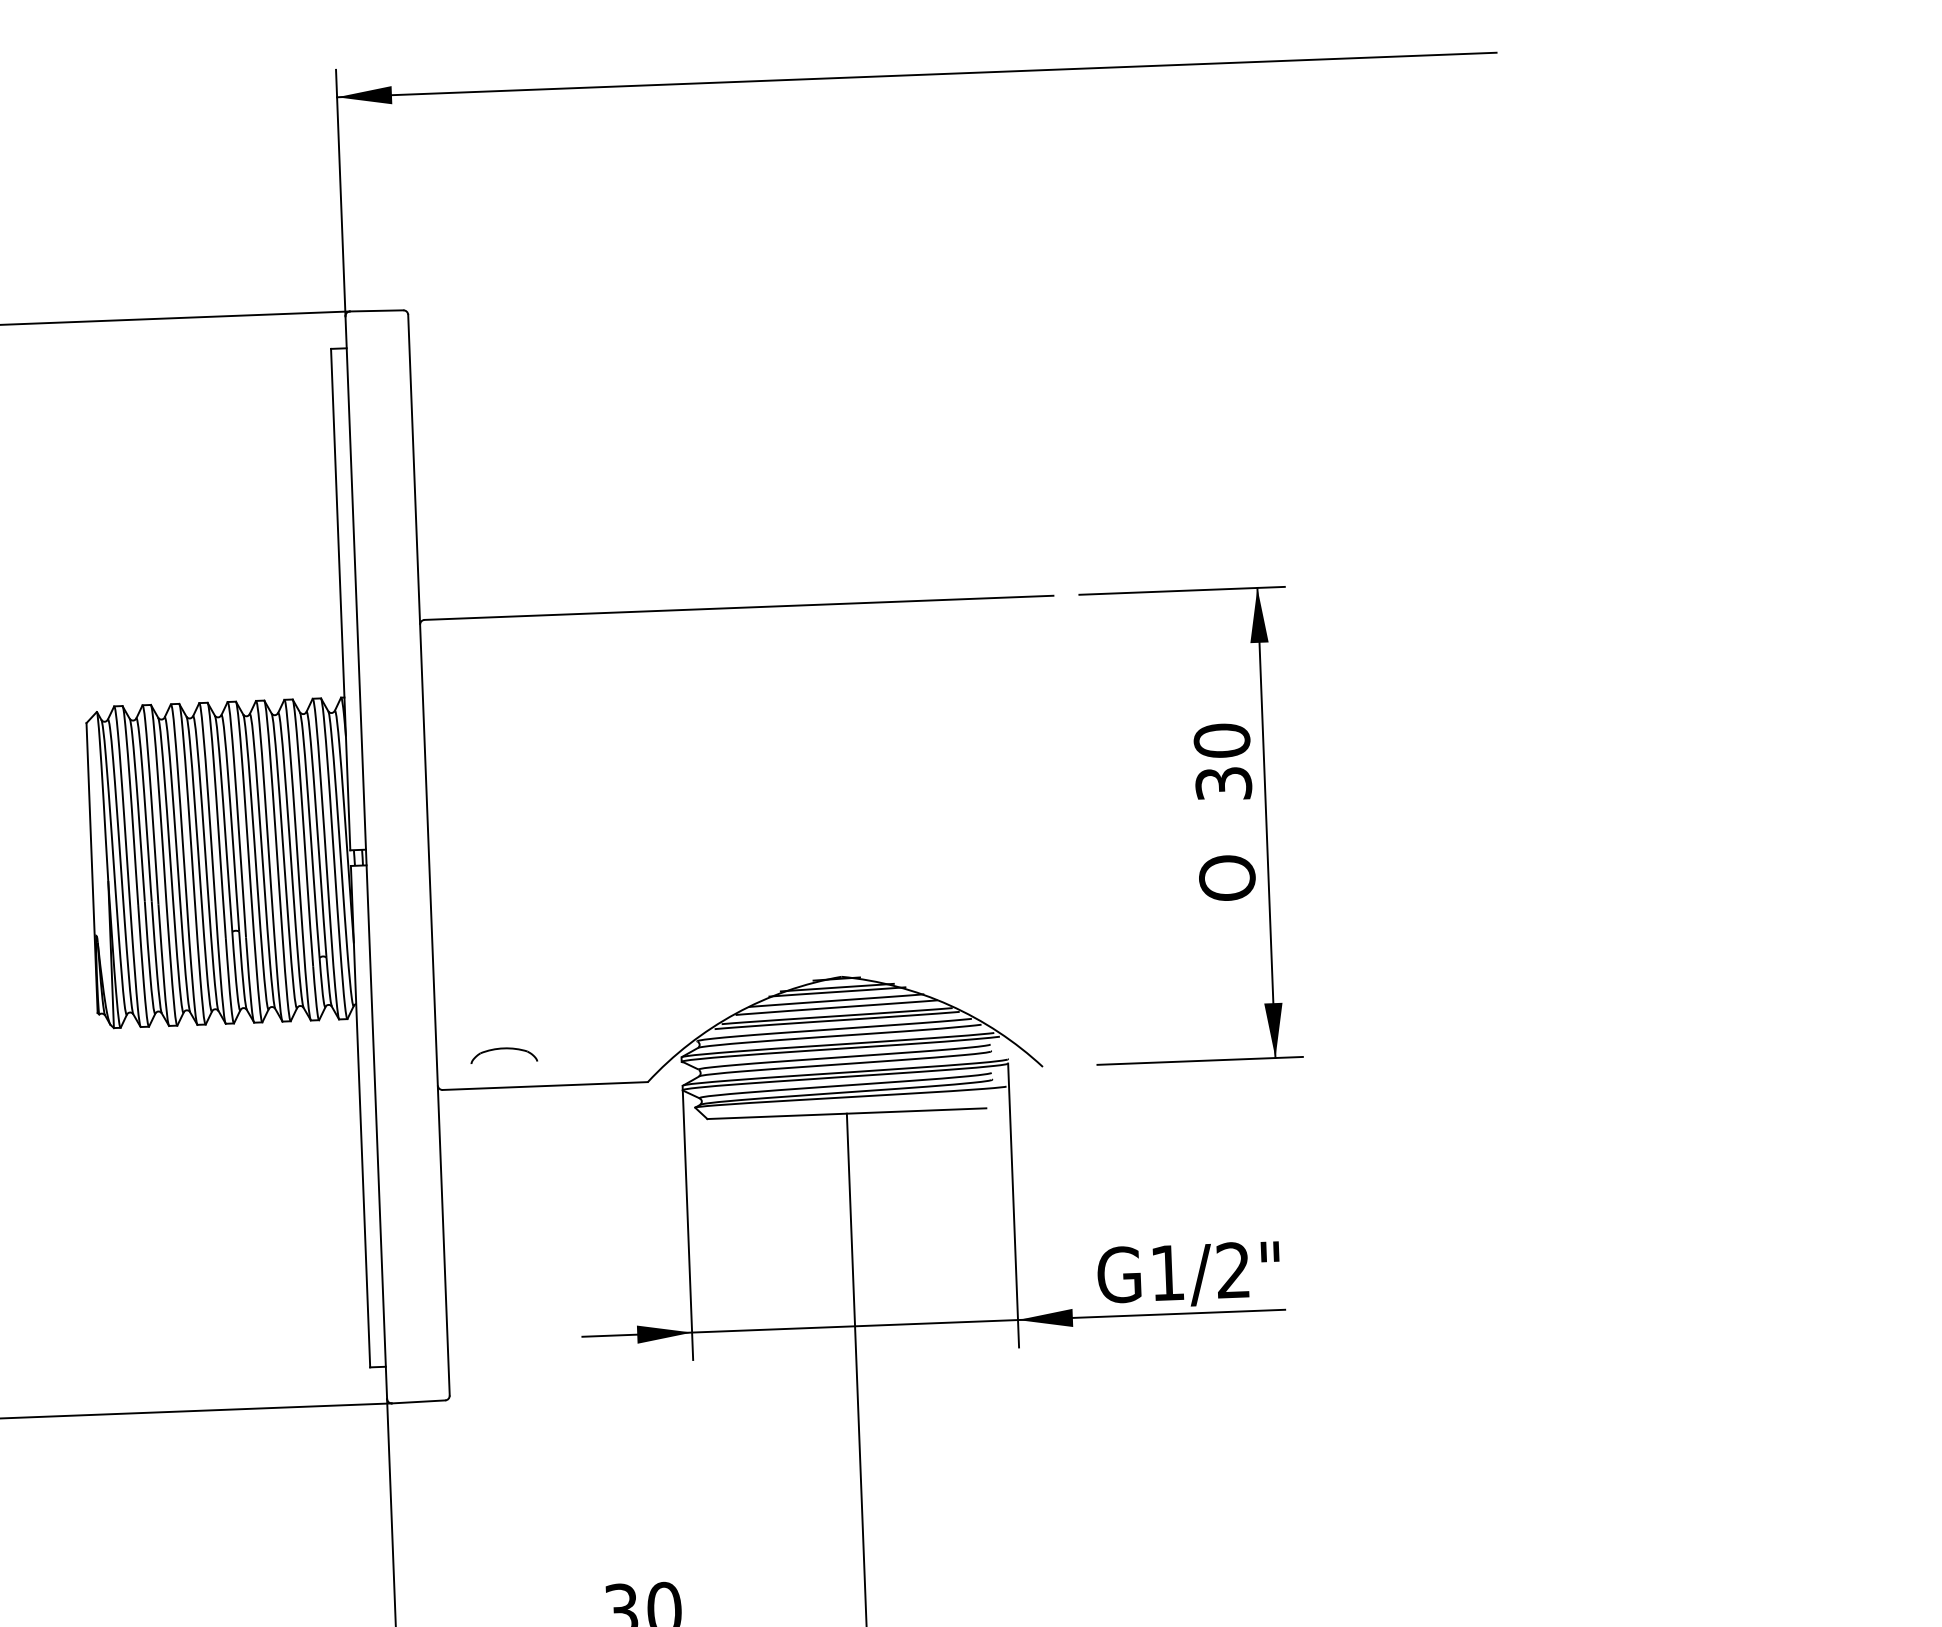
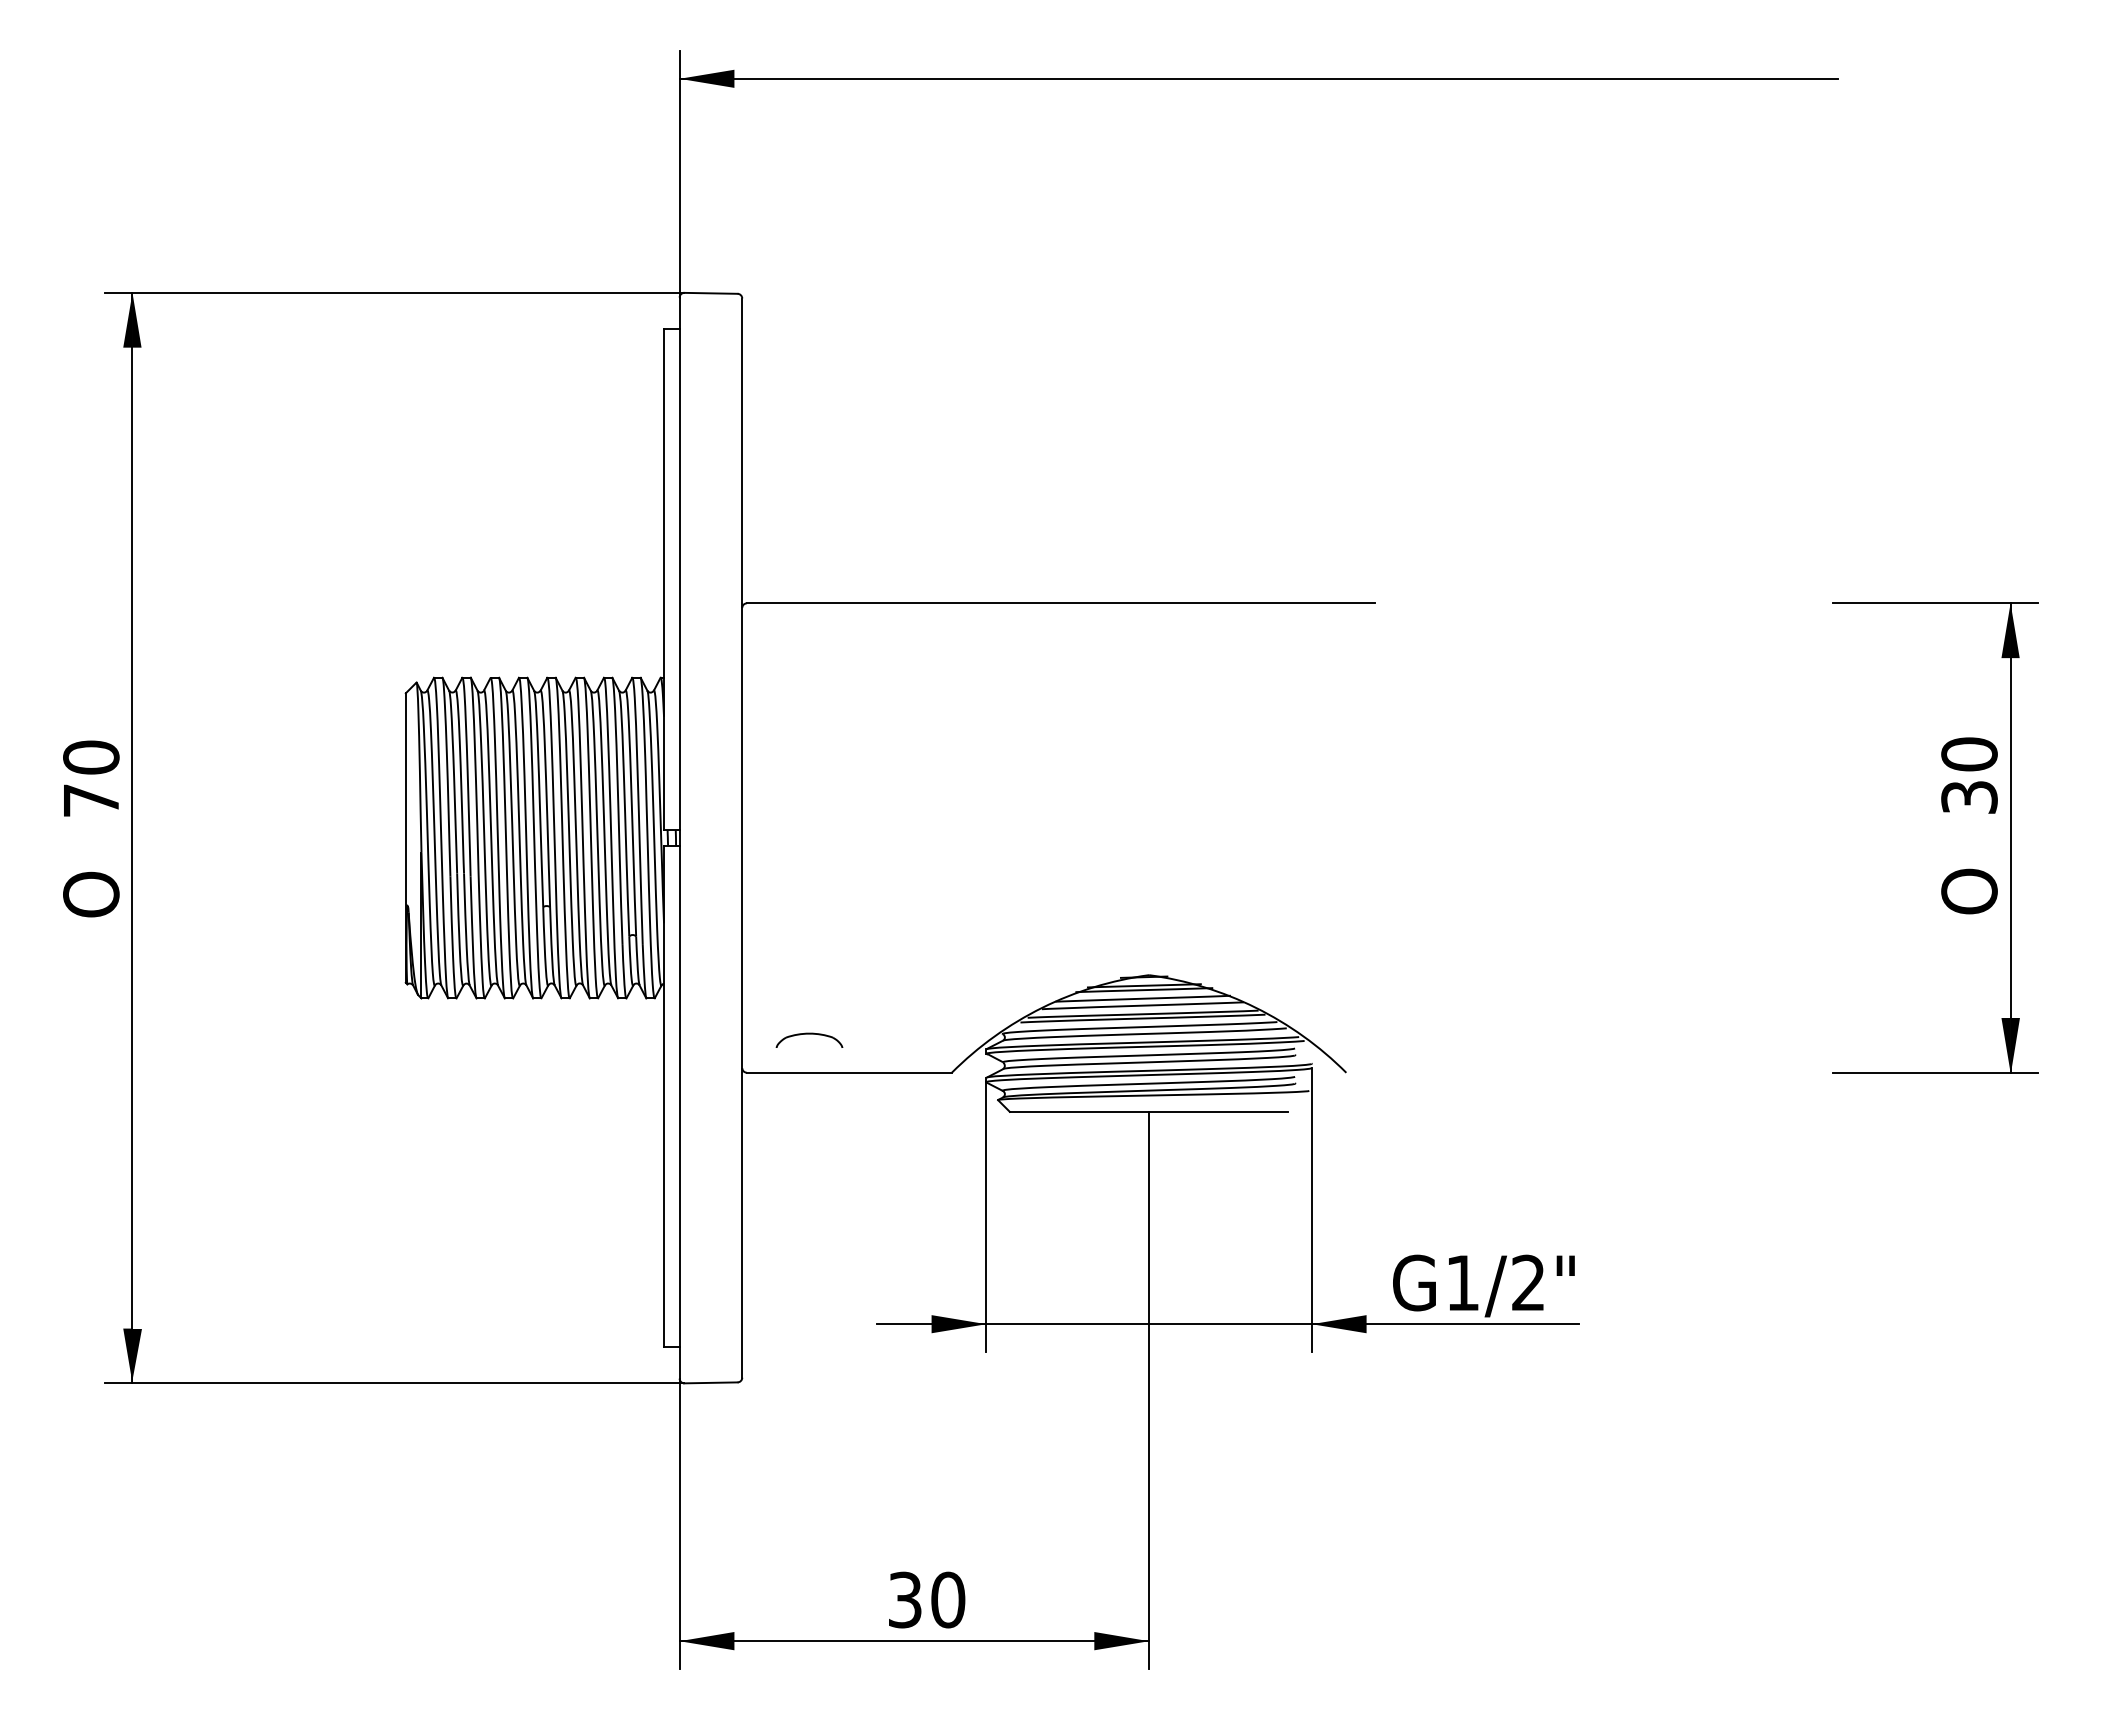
part: (1198, 799) -> (1943, 812), moved

